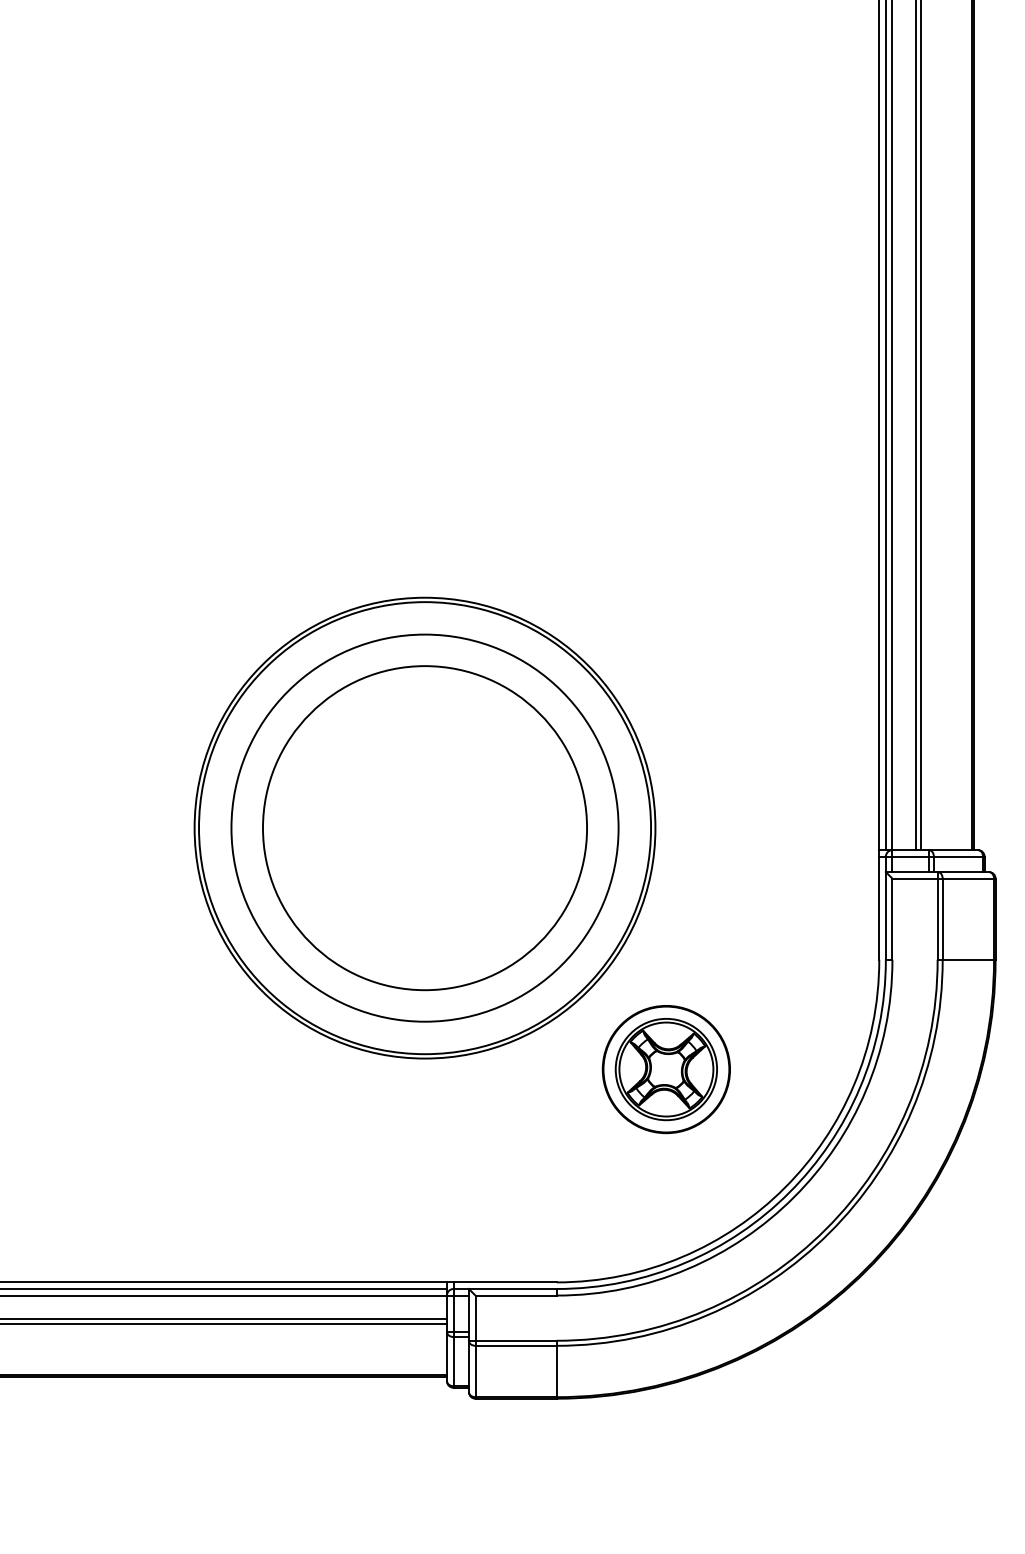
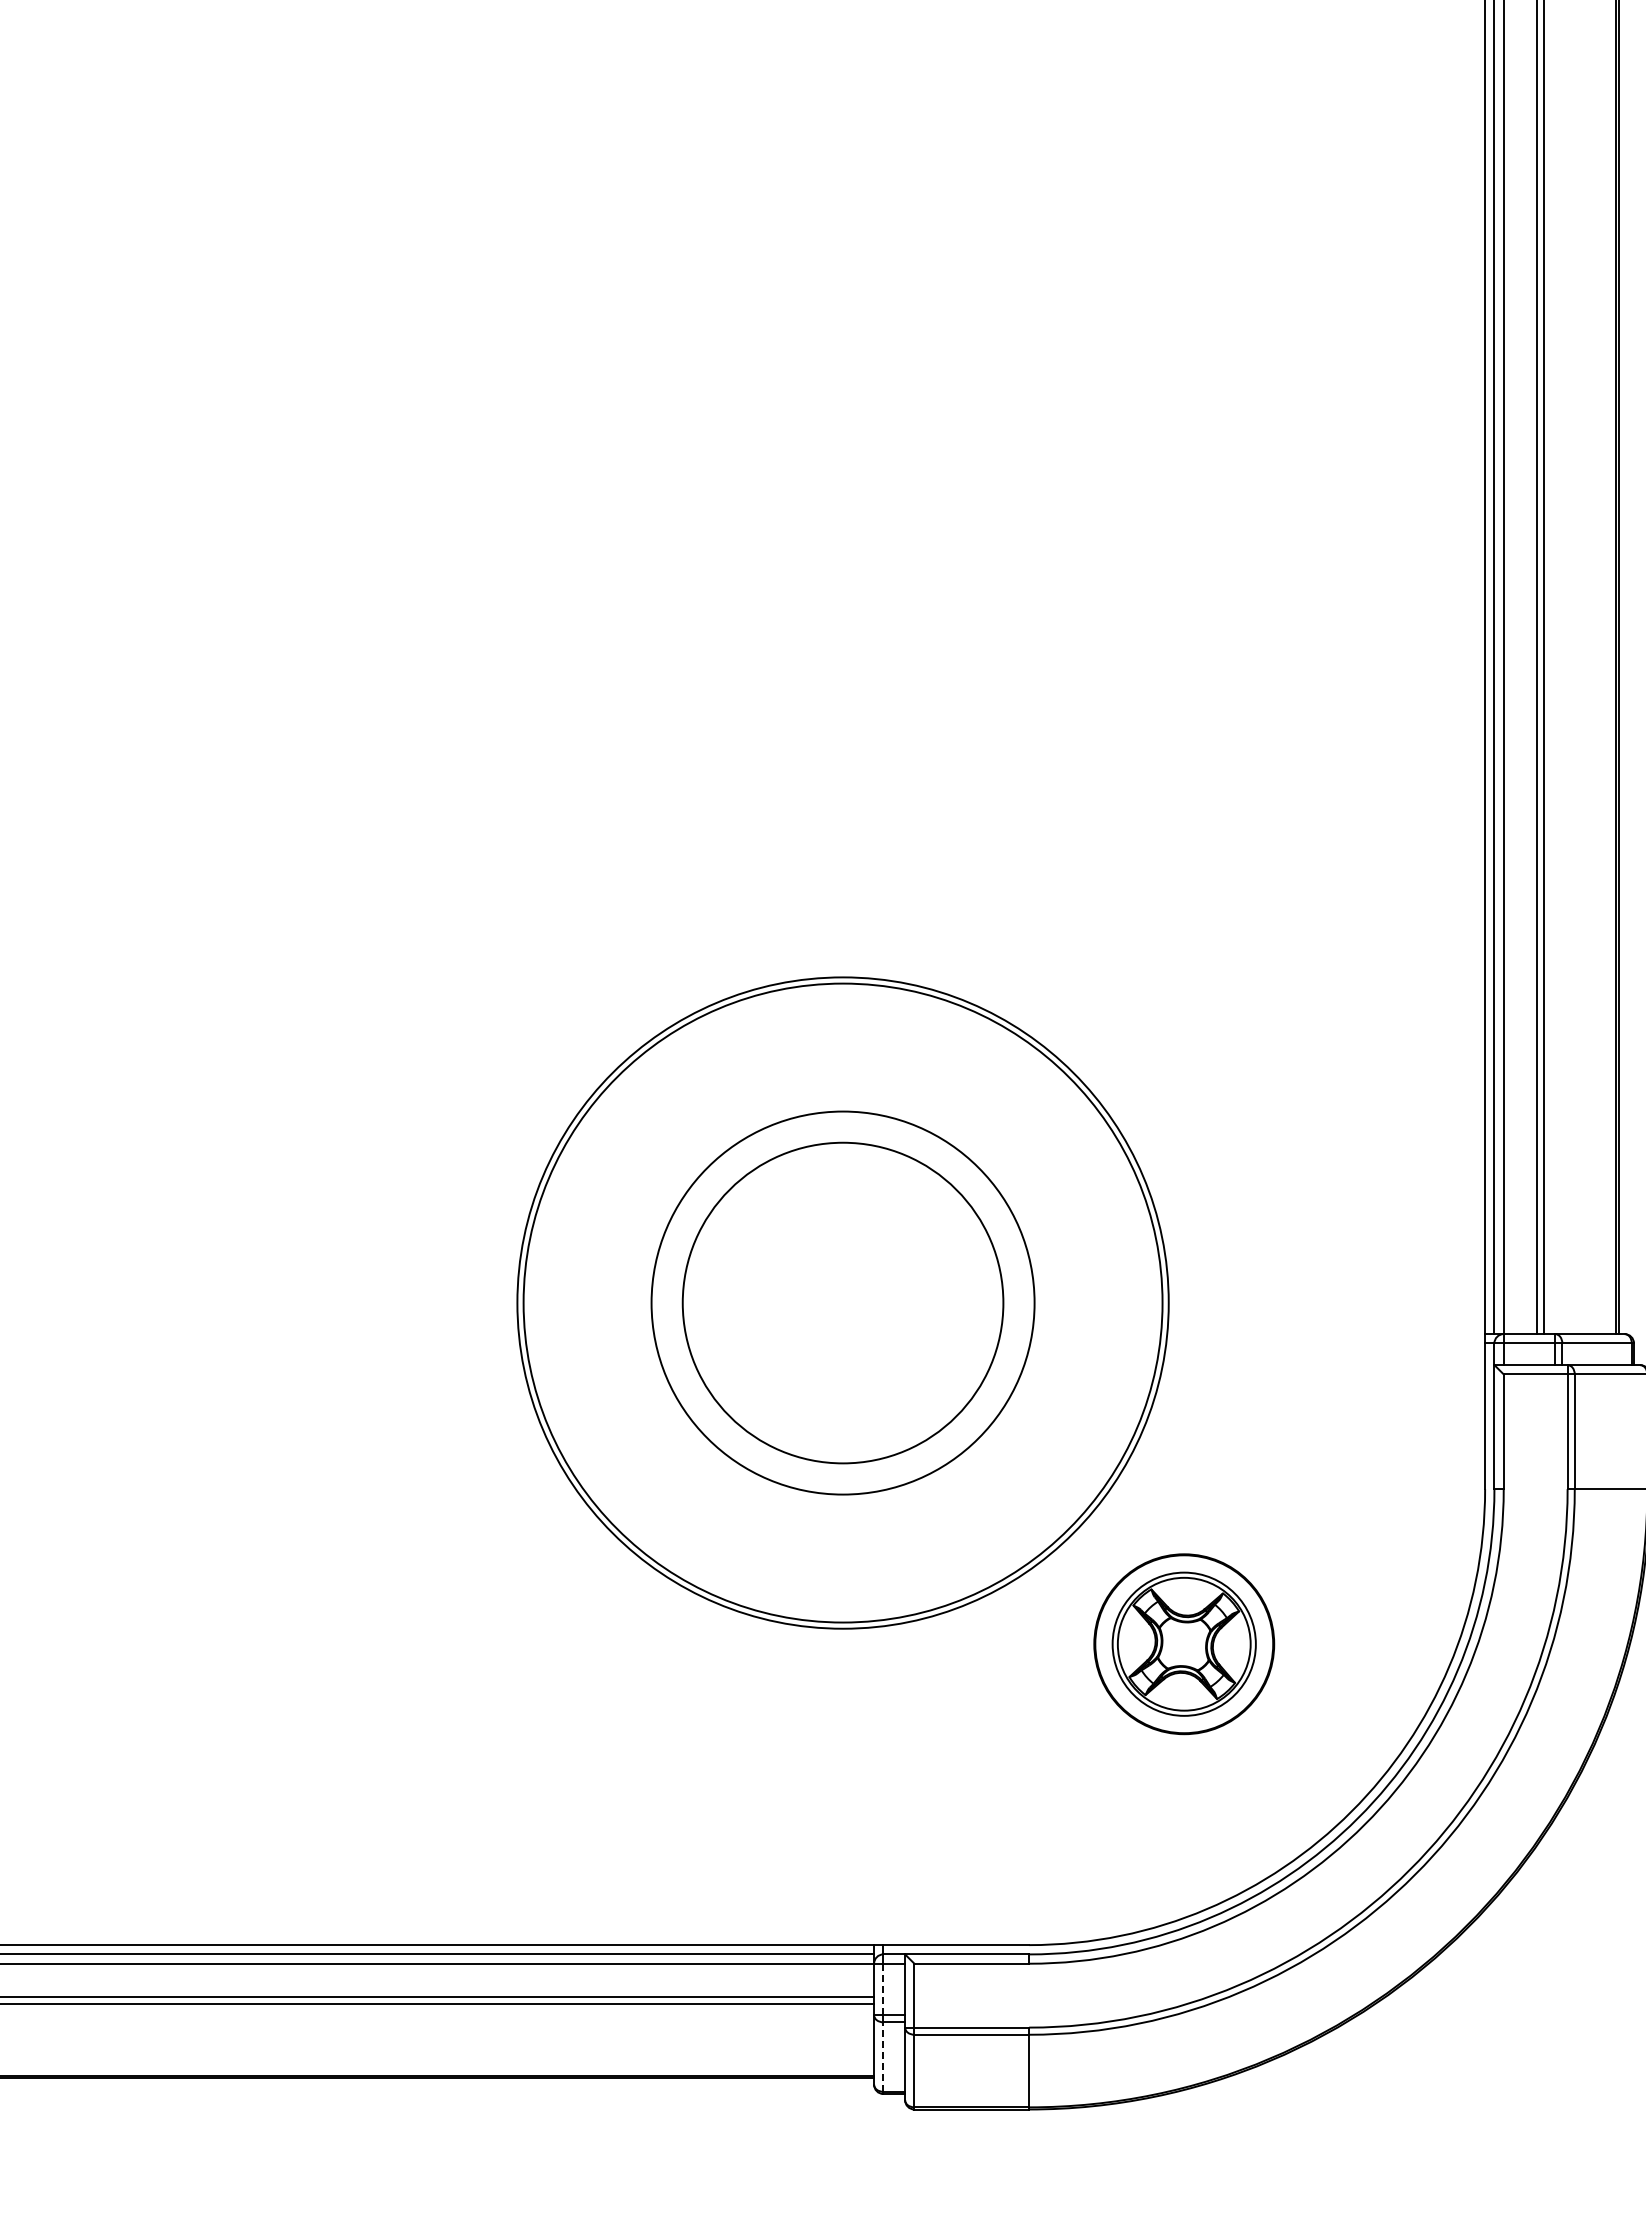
circle: (424, 827) -> (842, 1302), size x0.7
circle: (425, 828) -> (843, 1303), size x0.7
line: (453, 1313) -> (883, 1989), solid -> dashed
line: (453, 1361) -> (883, 2057), solid -> dashed

